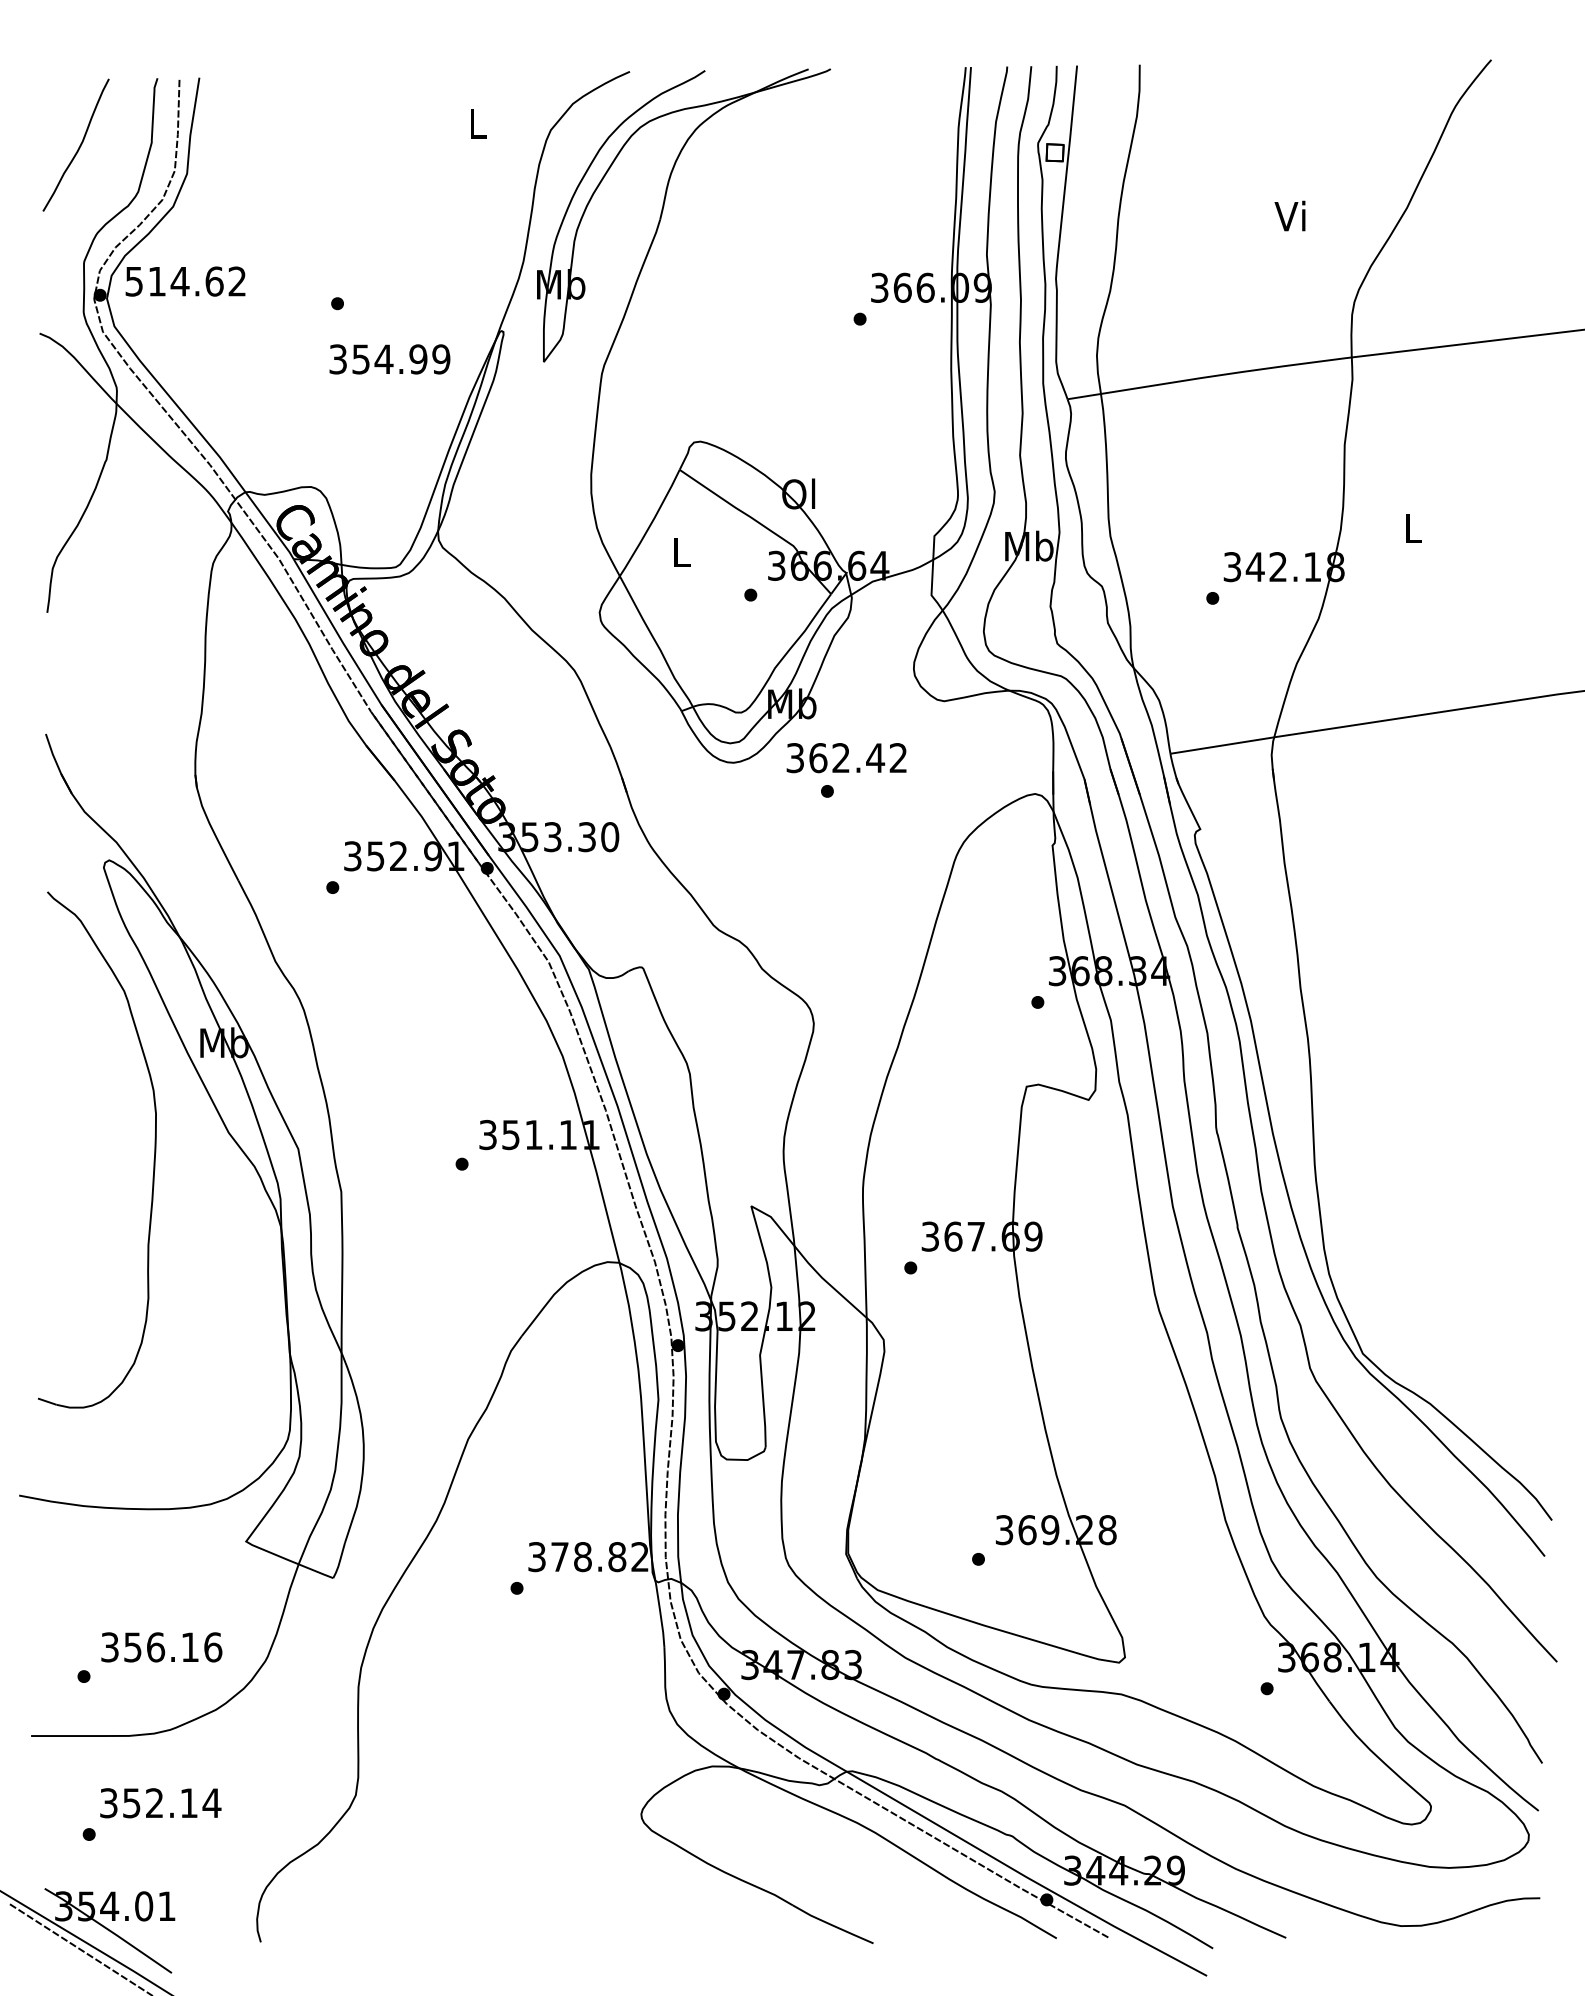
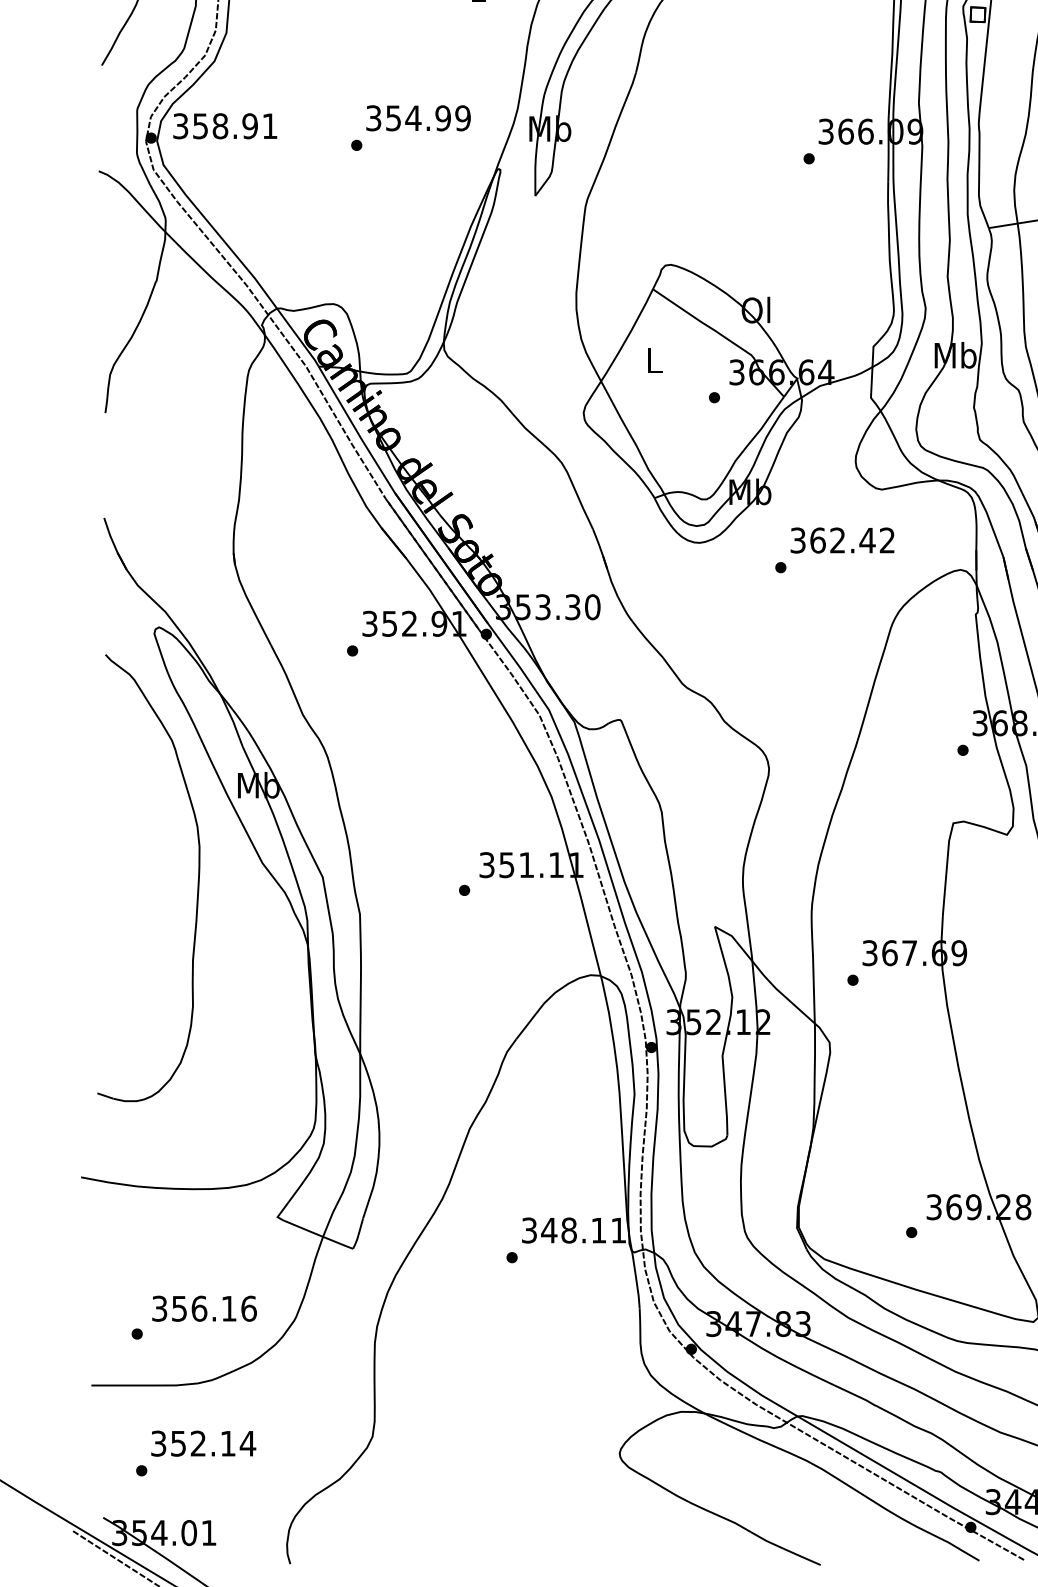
text: (185, 281) -> (225, 126), 514.62 -> 358.91
text: (389, 359) -> (418, 118), moved
text: (846, 758) -> (842, 540), moved
text: (599, 1557) -> (583, 1230), 378.82 -> 348.11

